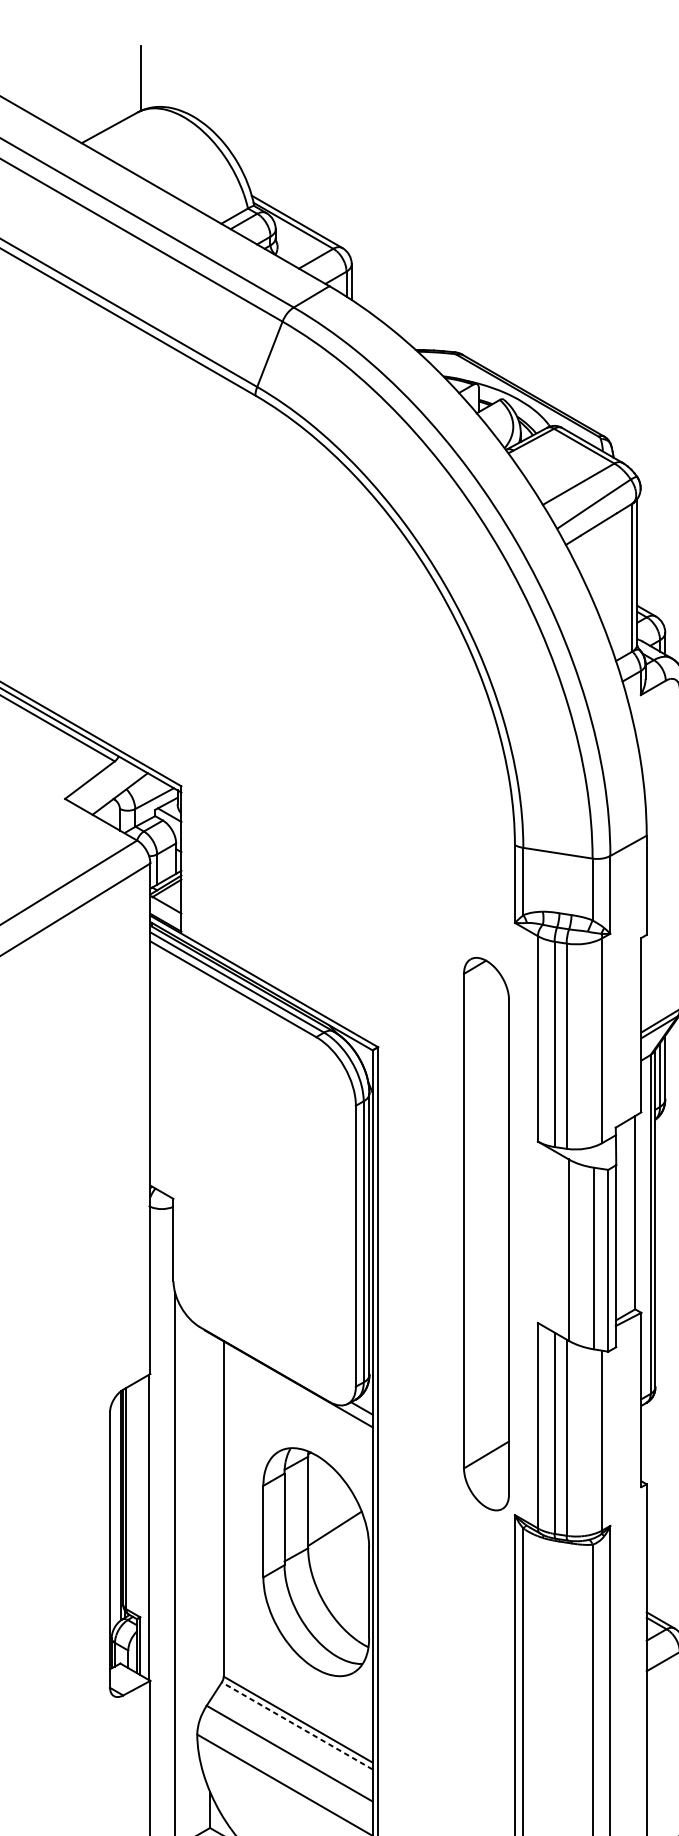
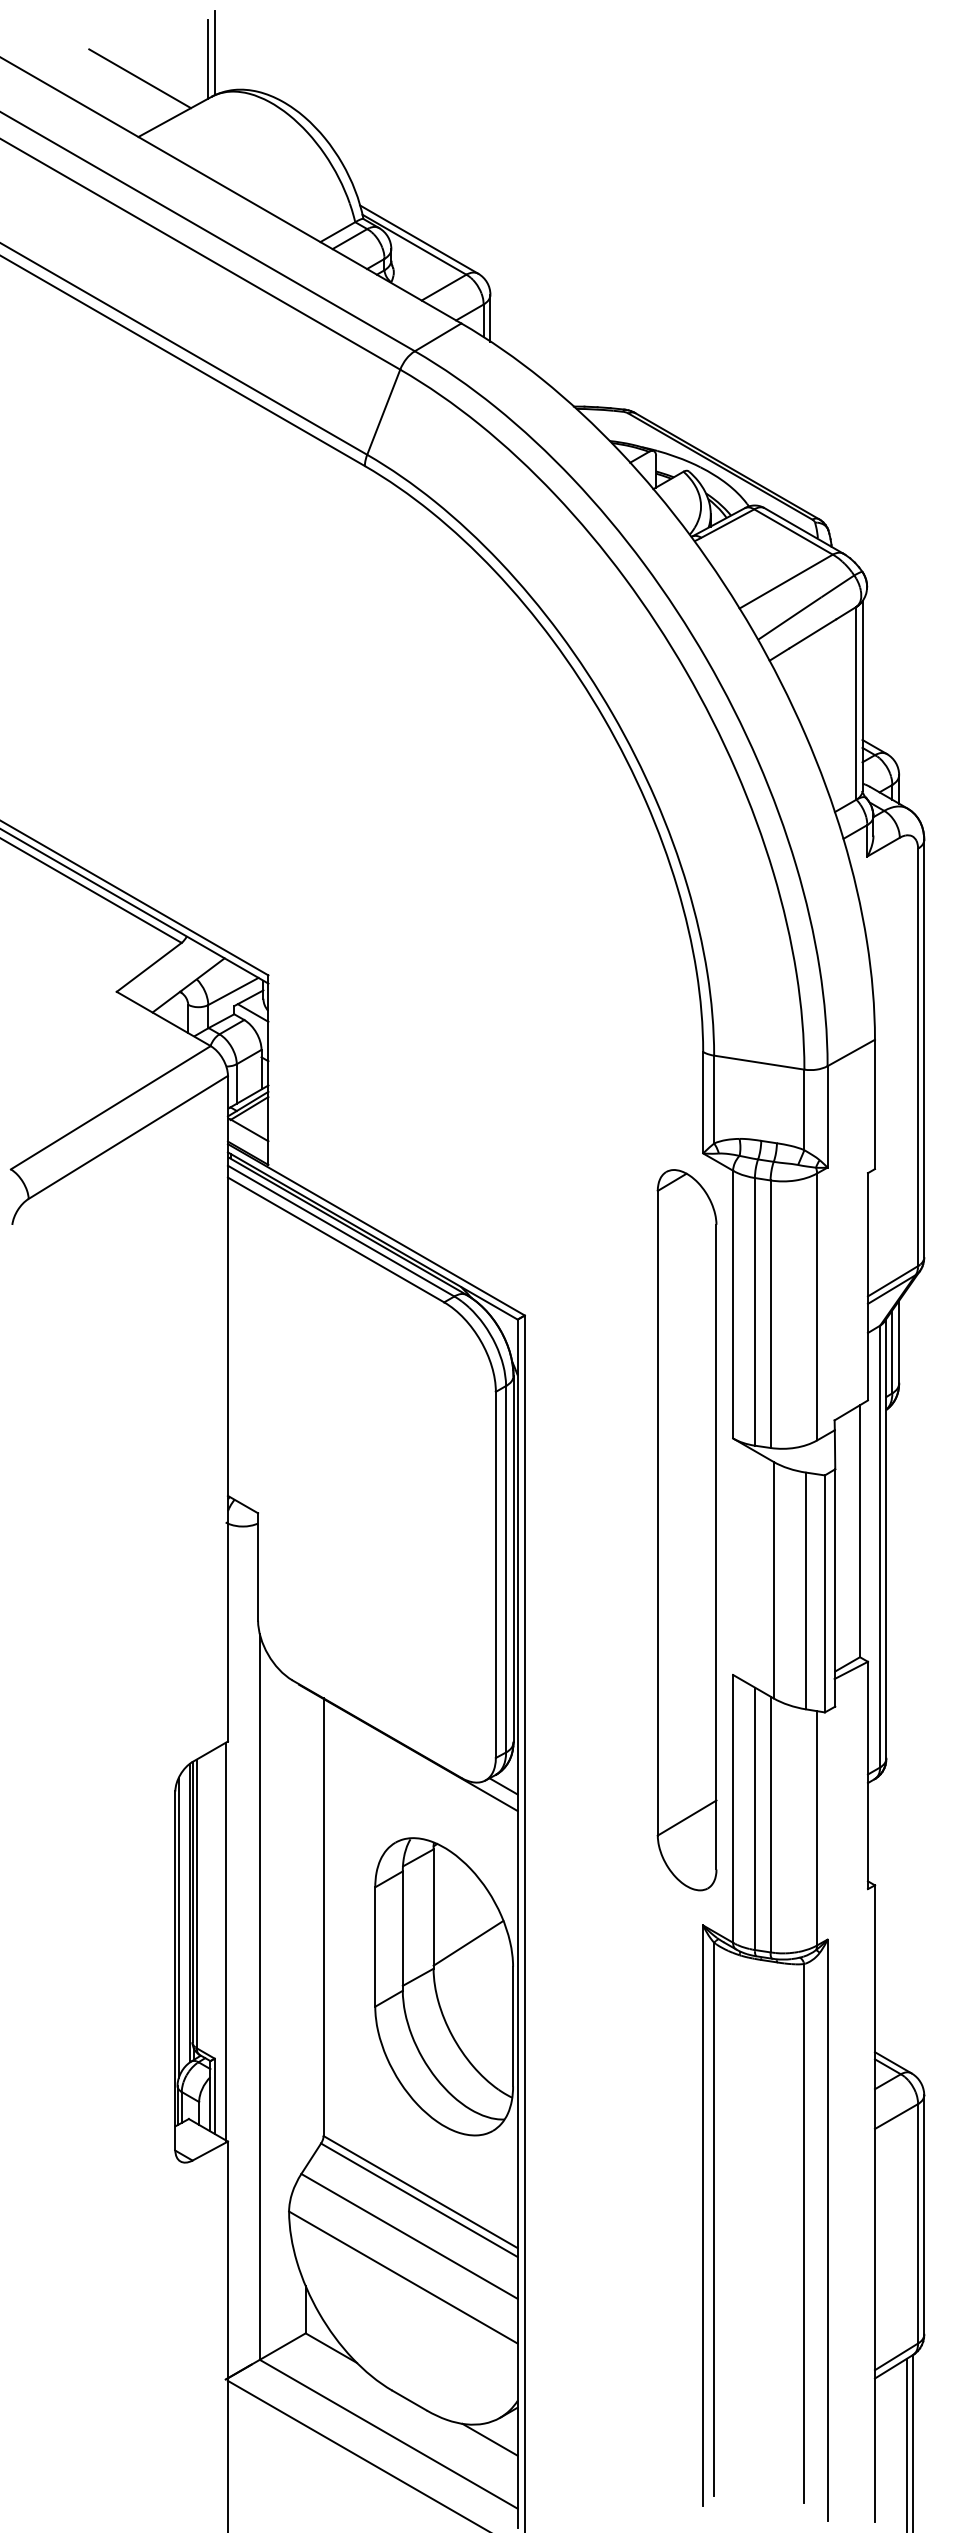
line: (135, 83) -> (208, 59), added
line: (83, 98) -> (140, 78), added
part: (486, 1234) -> (686, 1530), moved
line: (112, 1516) -> (178, 1927), added
line: (297, 1726) -> (419, 2200), dashed -> solid

